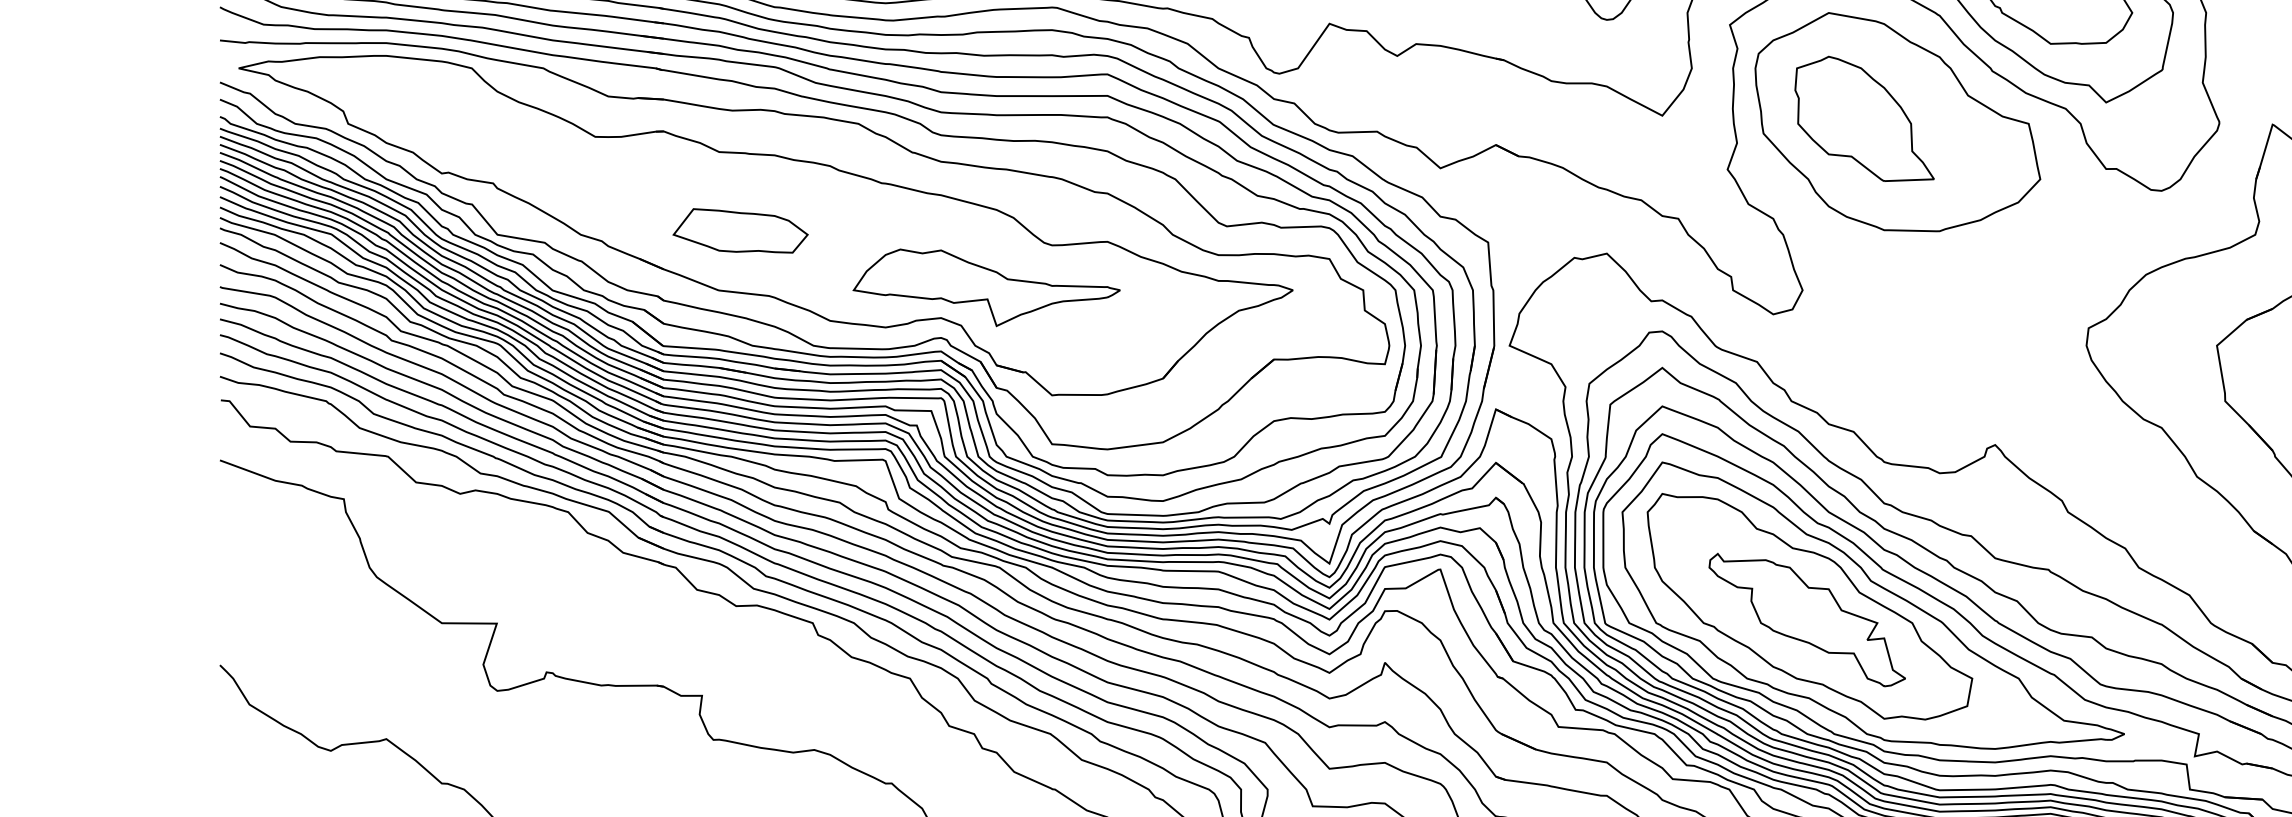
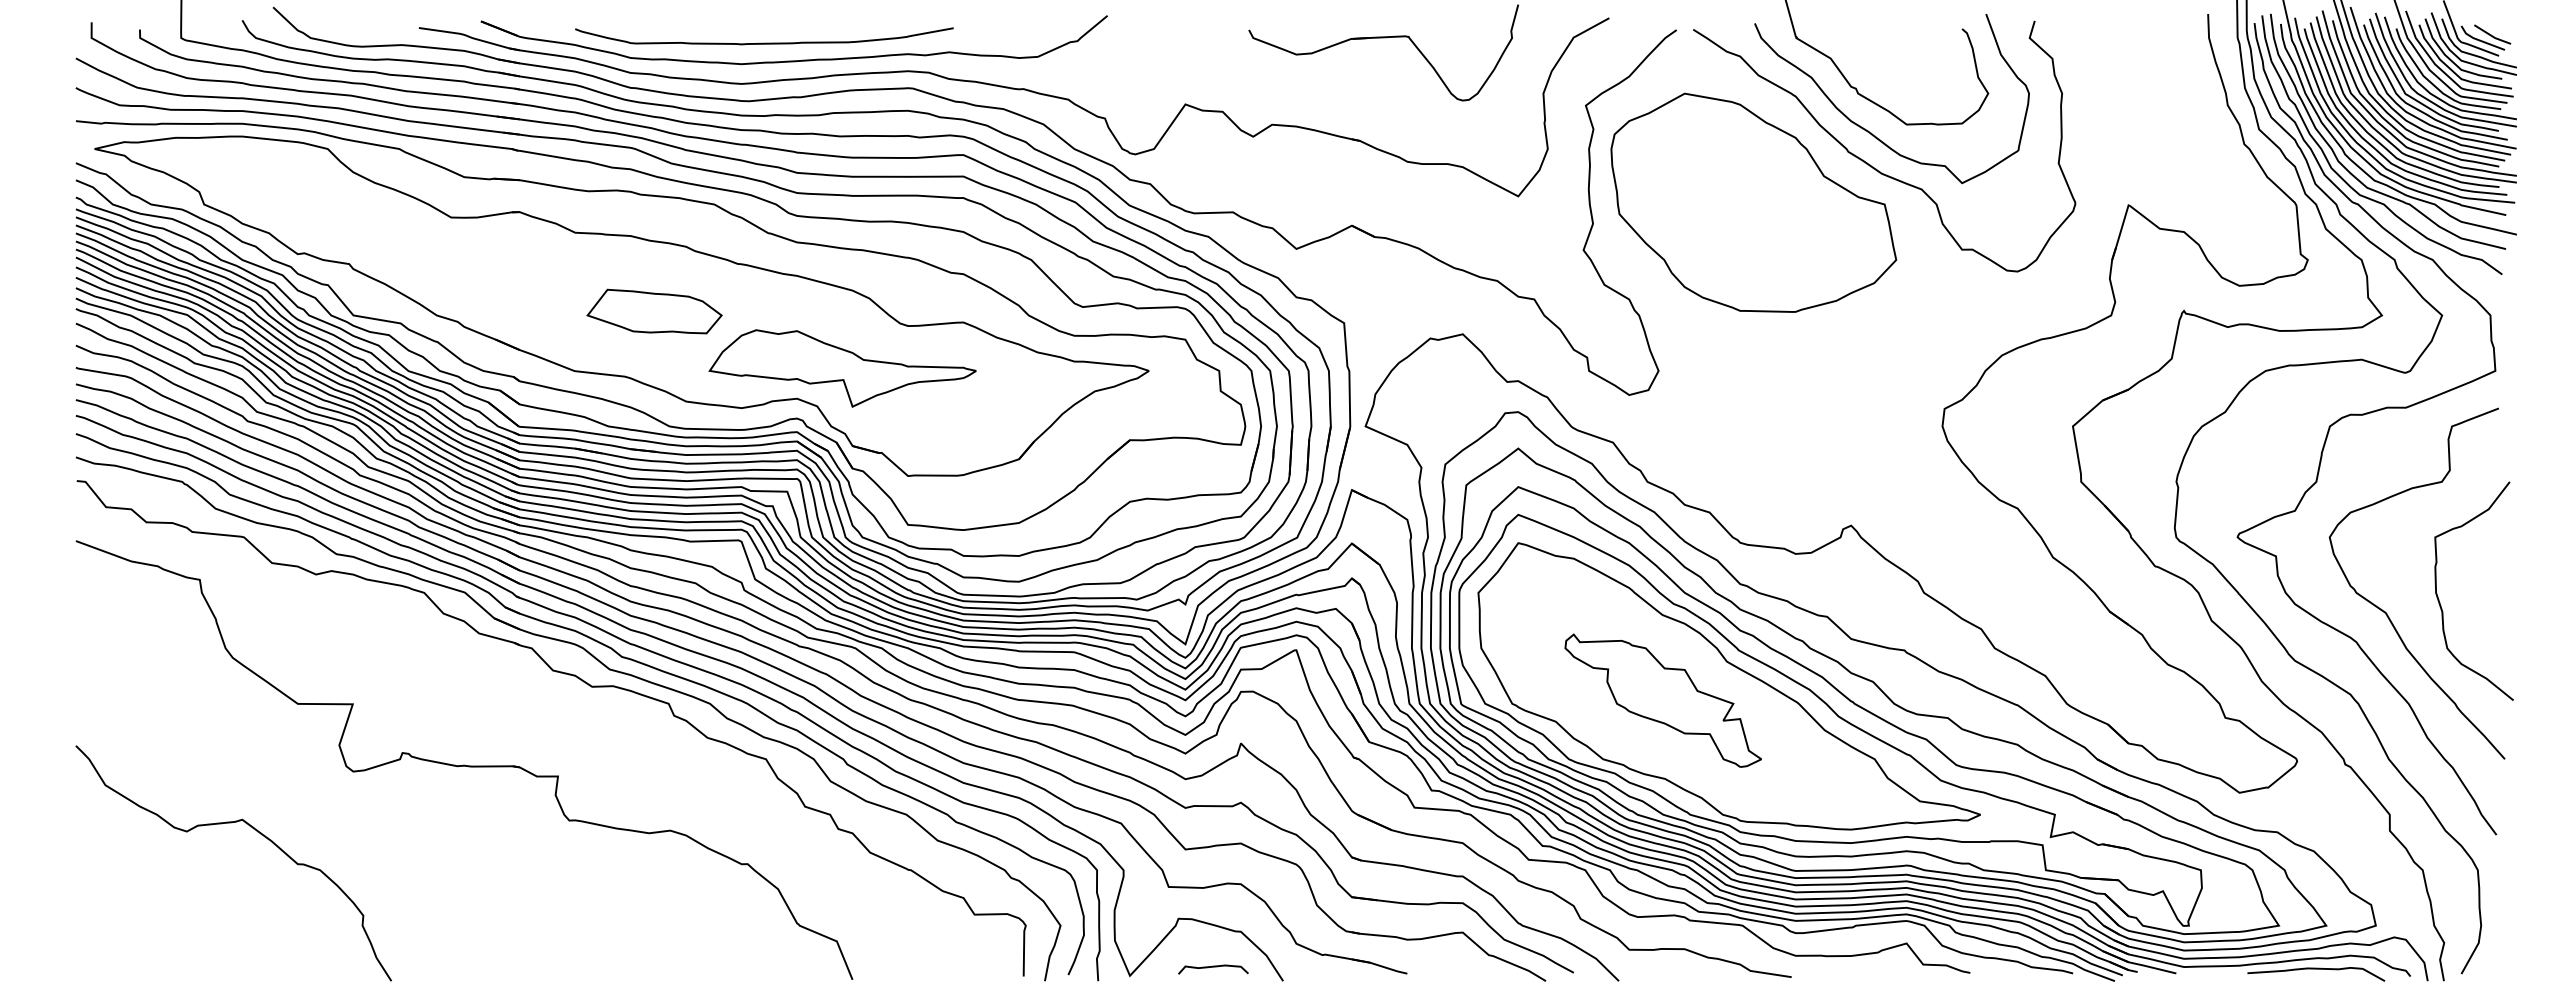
part: (1864, 118) -> (1720, 199), removed
part: (740, 230) -> (654, 311), moved
part: (1809, 606) -> (1665, 687), removed

